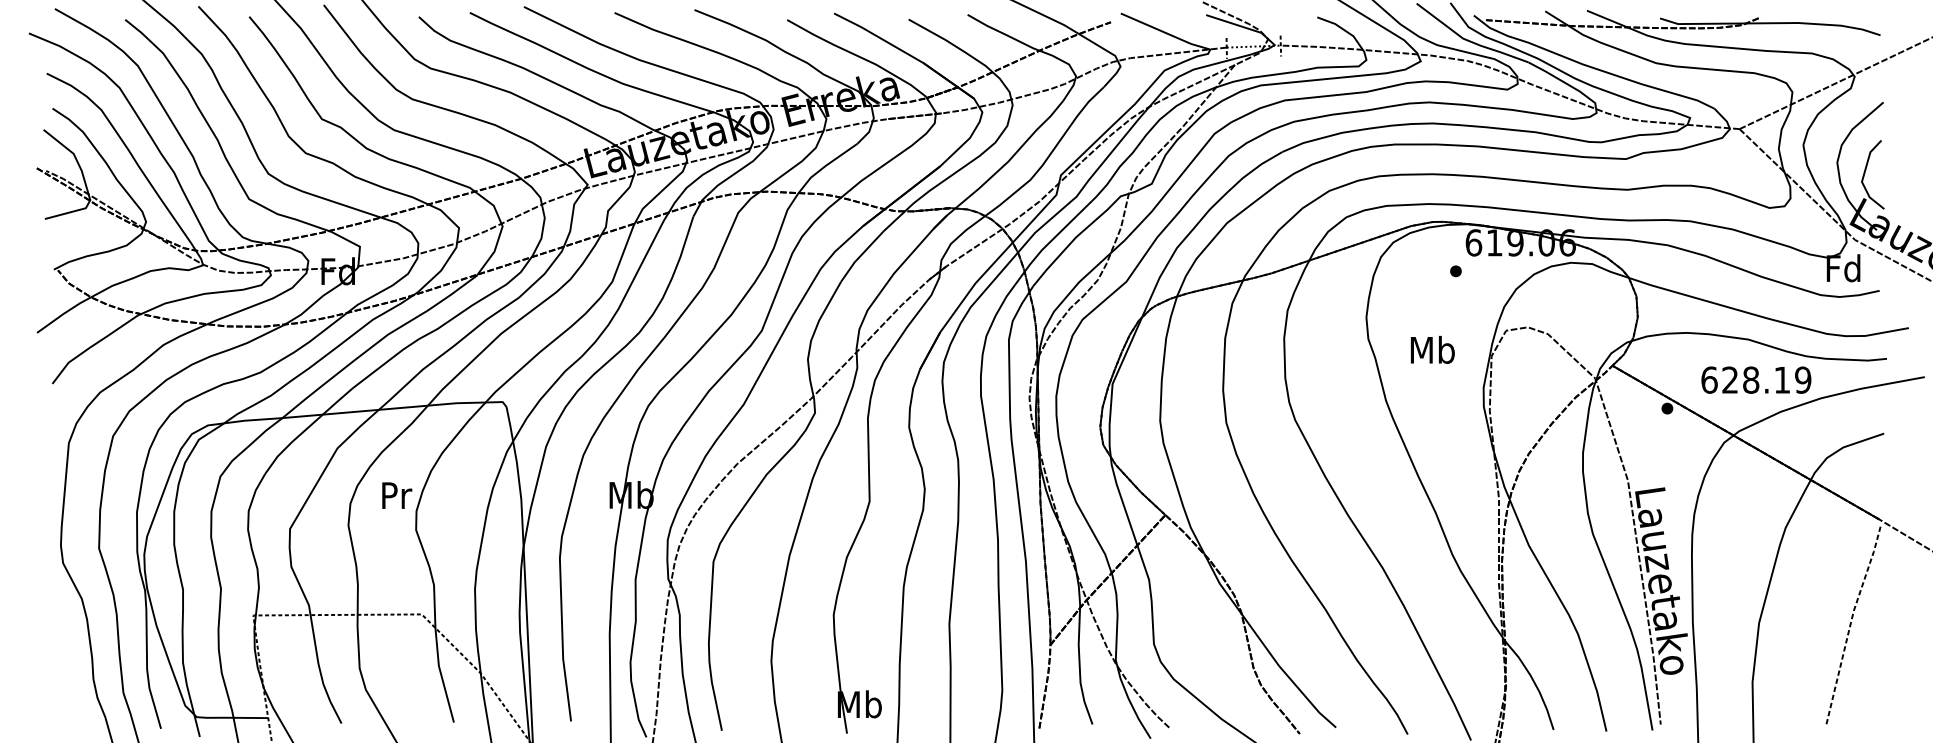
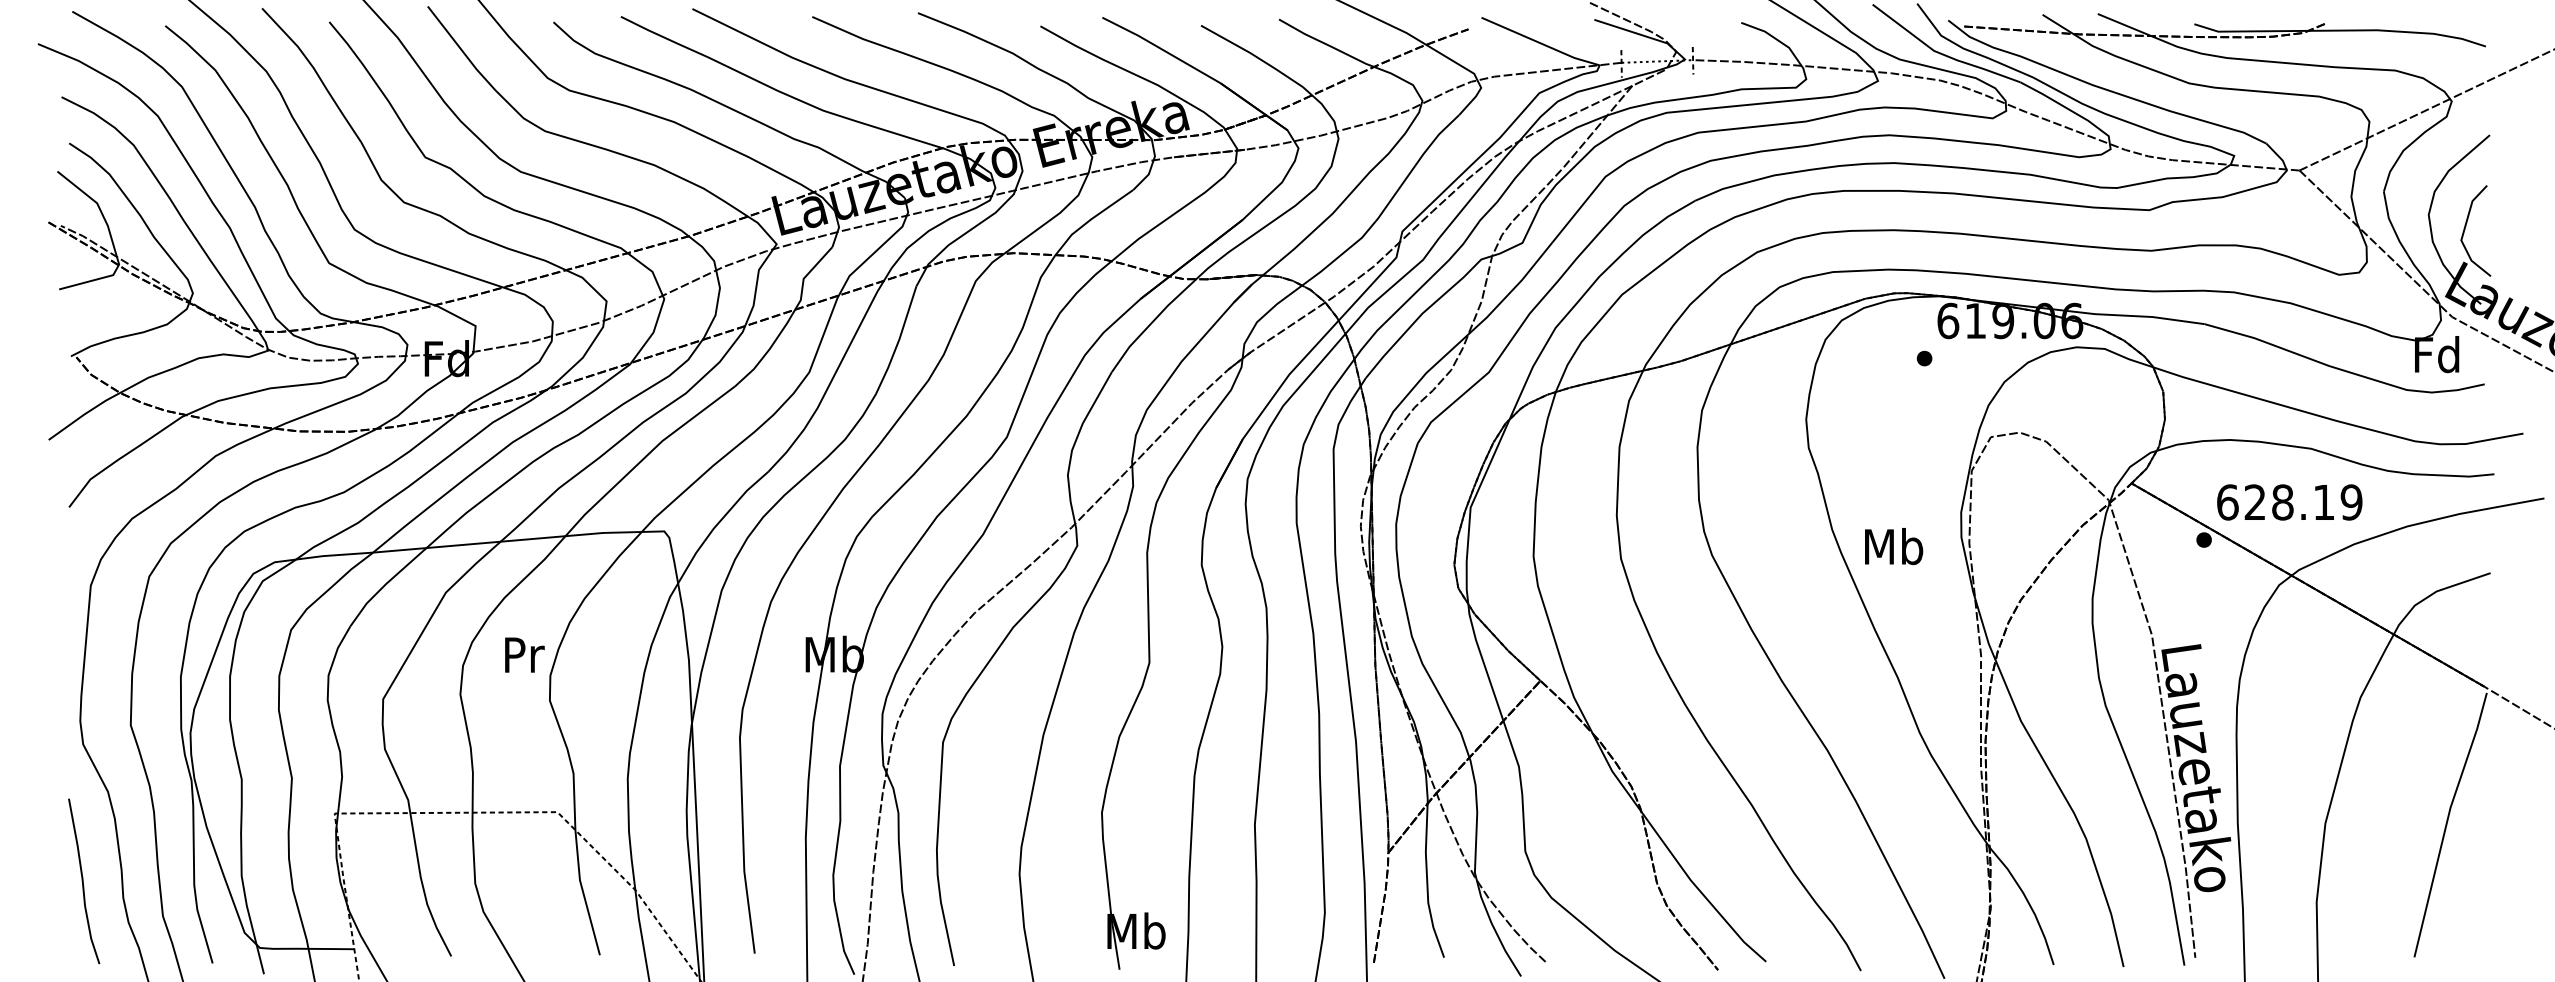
text: (1433, 349) -> (1894, 546), moved
text: (1756, 380) -> (2289, 502), moved
line: (1851, 622) -> (2447, 822), dashed -> solid
curve: (63, 666) -> (83, 881), added

